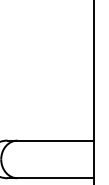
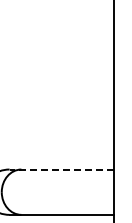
line: (50, 140) -> (61, 169), solid -> dashed

